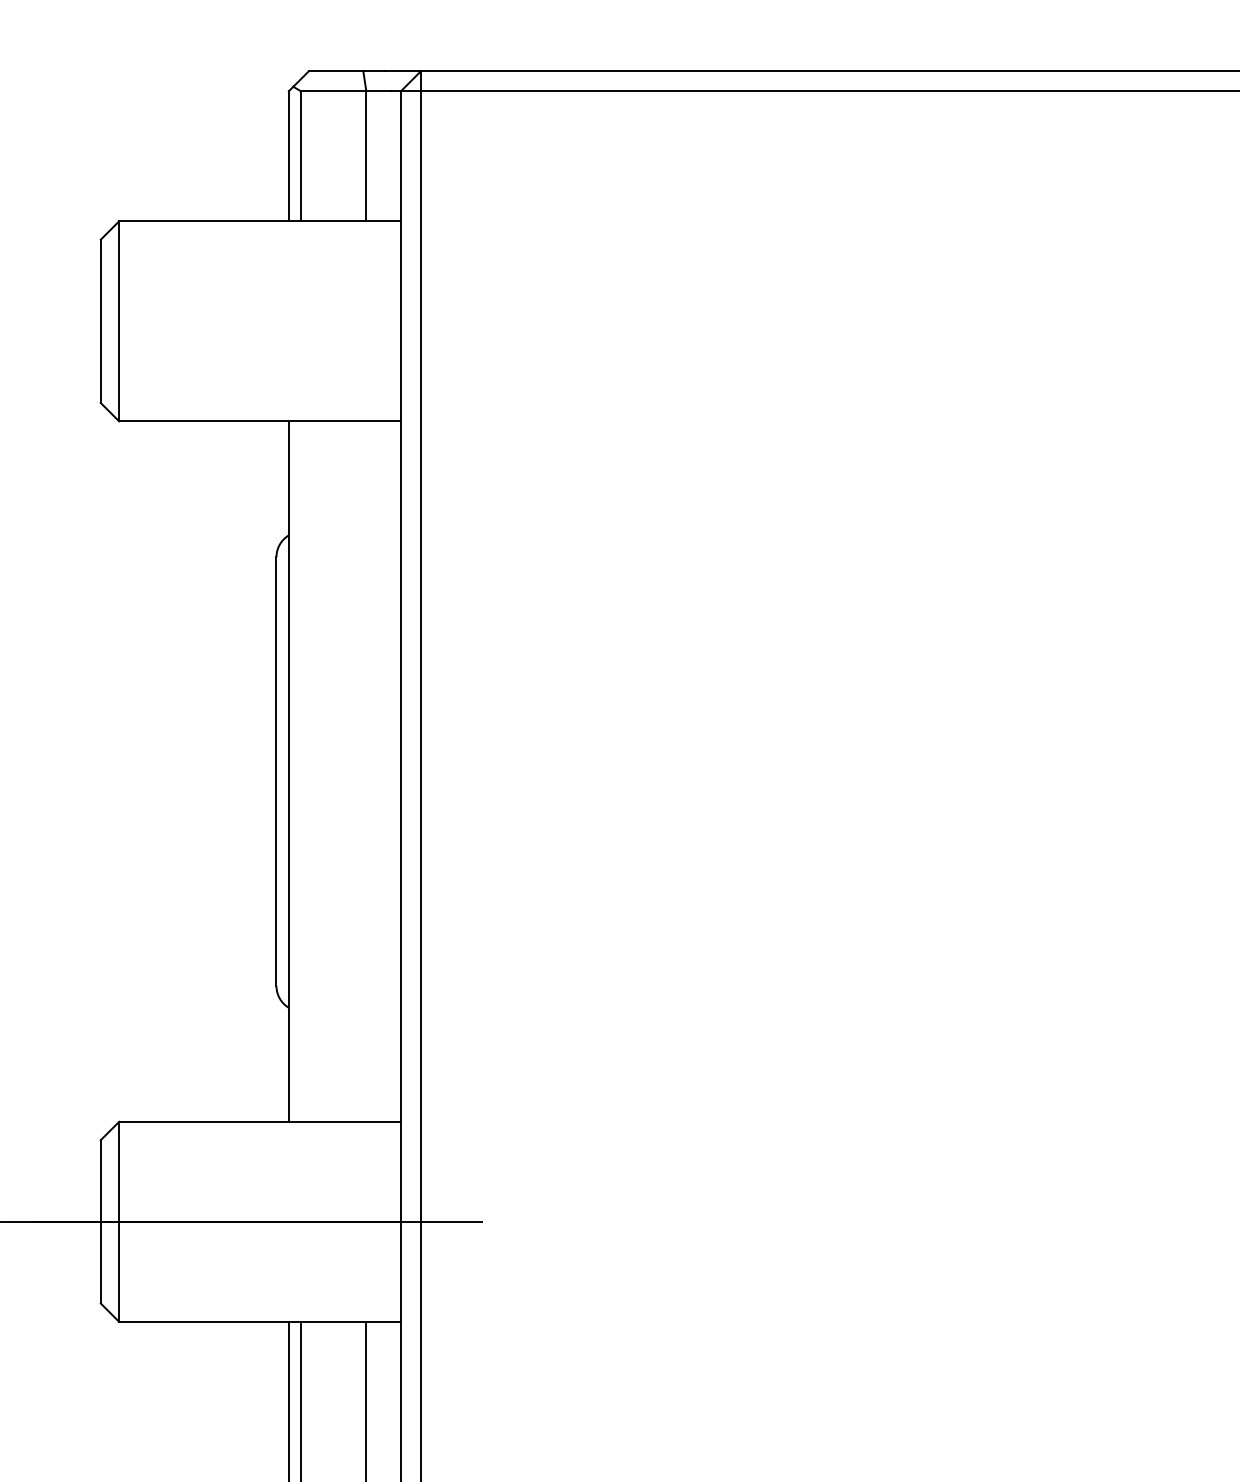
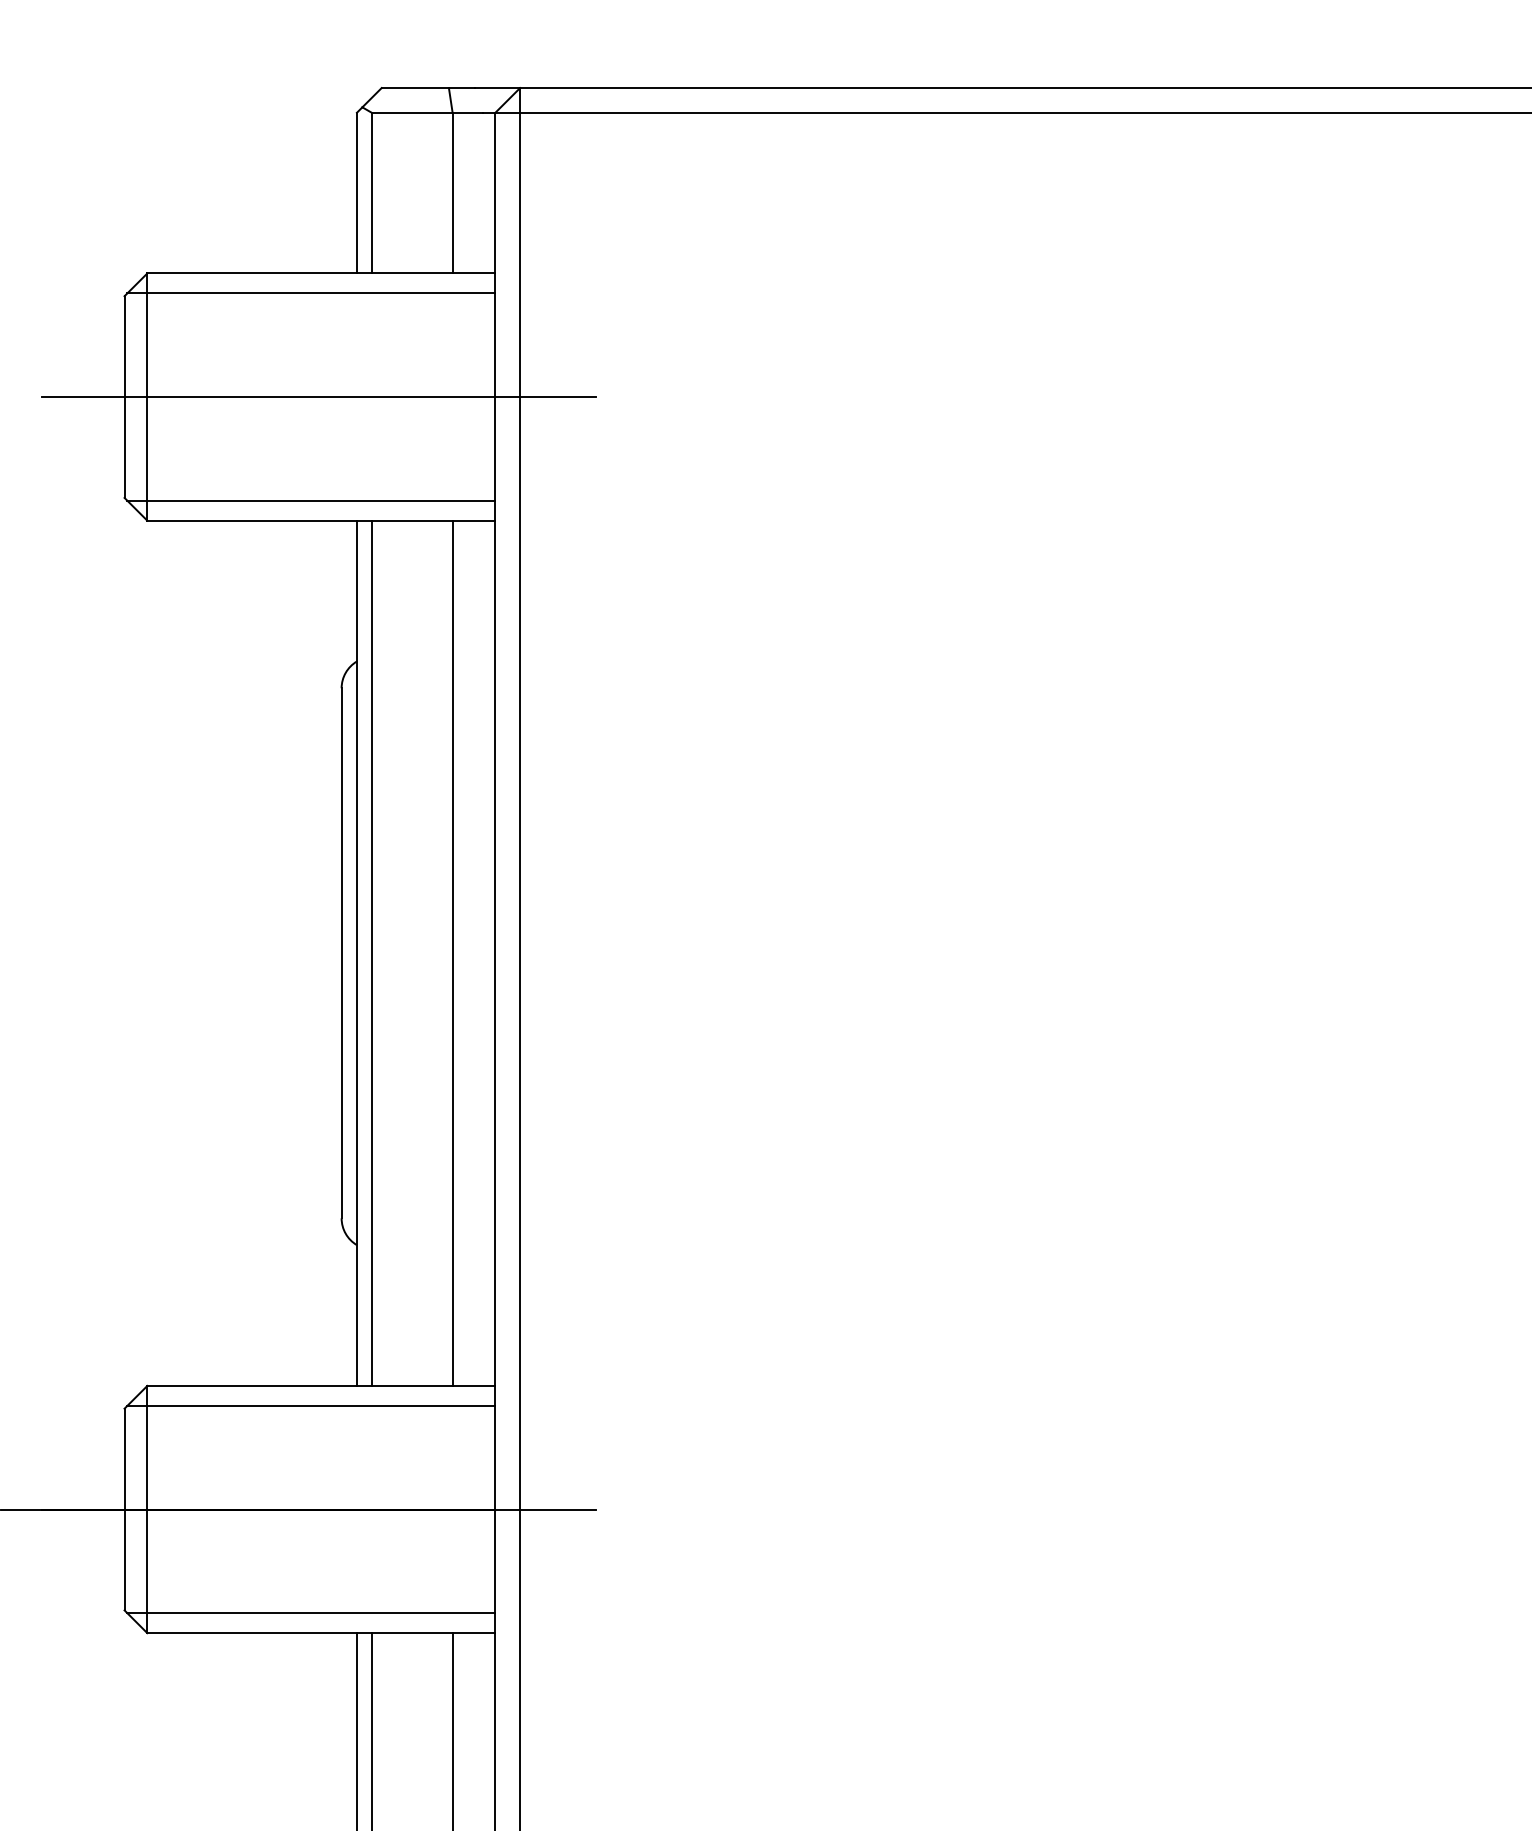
line: (251, 237) -> (310, 293), added
line: (257, 321) -> (318, 397), added
line: (251, 405) -> (310, 501), added
line: (300, 771) -> (371, 953), added
line: (366, 771) -> (452, 953), added
line: (251, 1138) -> (310, 1406), added
line: (251, 1305) -> (310, 1612), added

